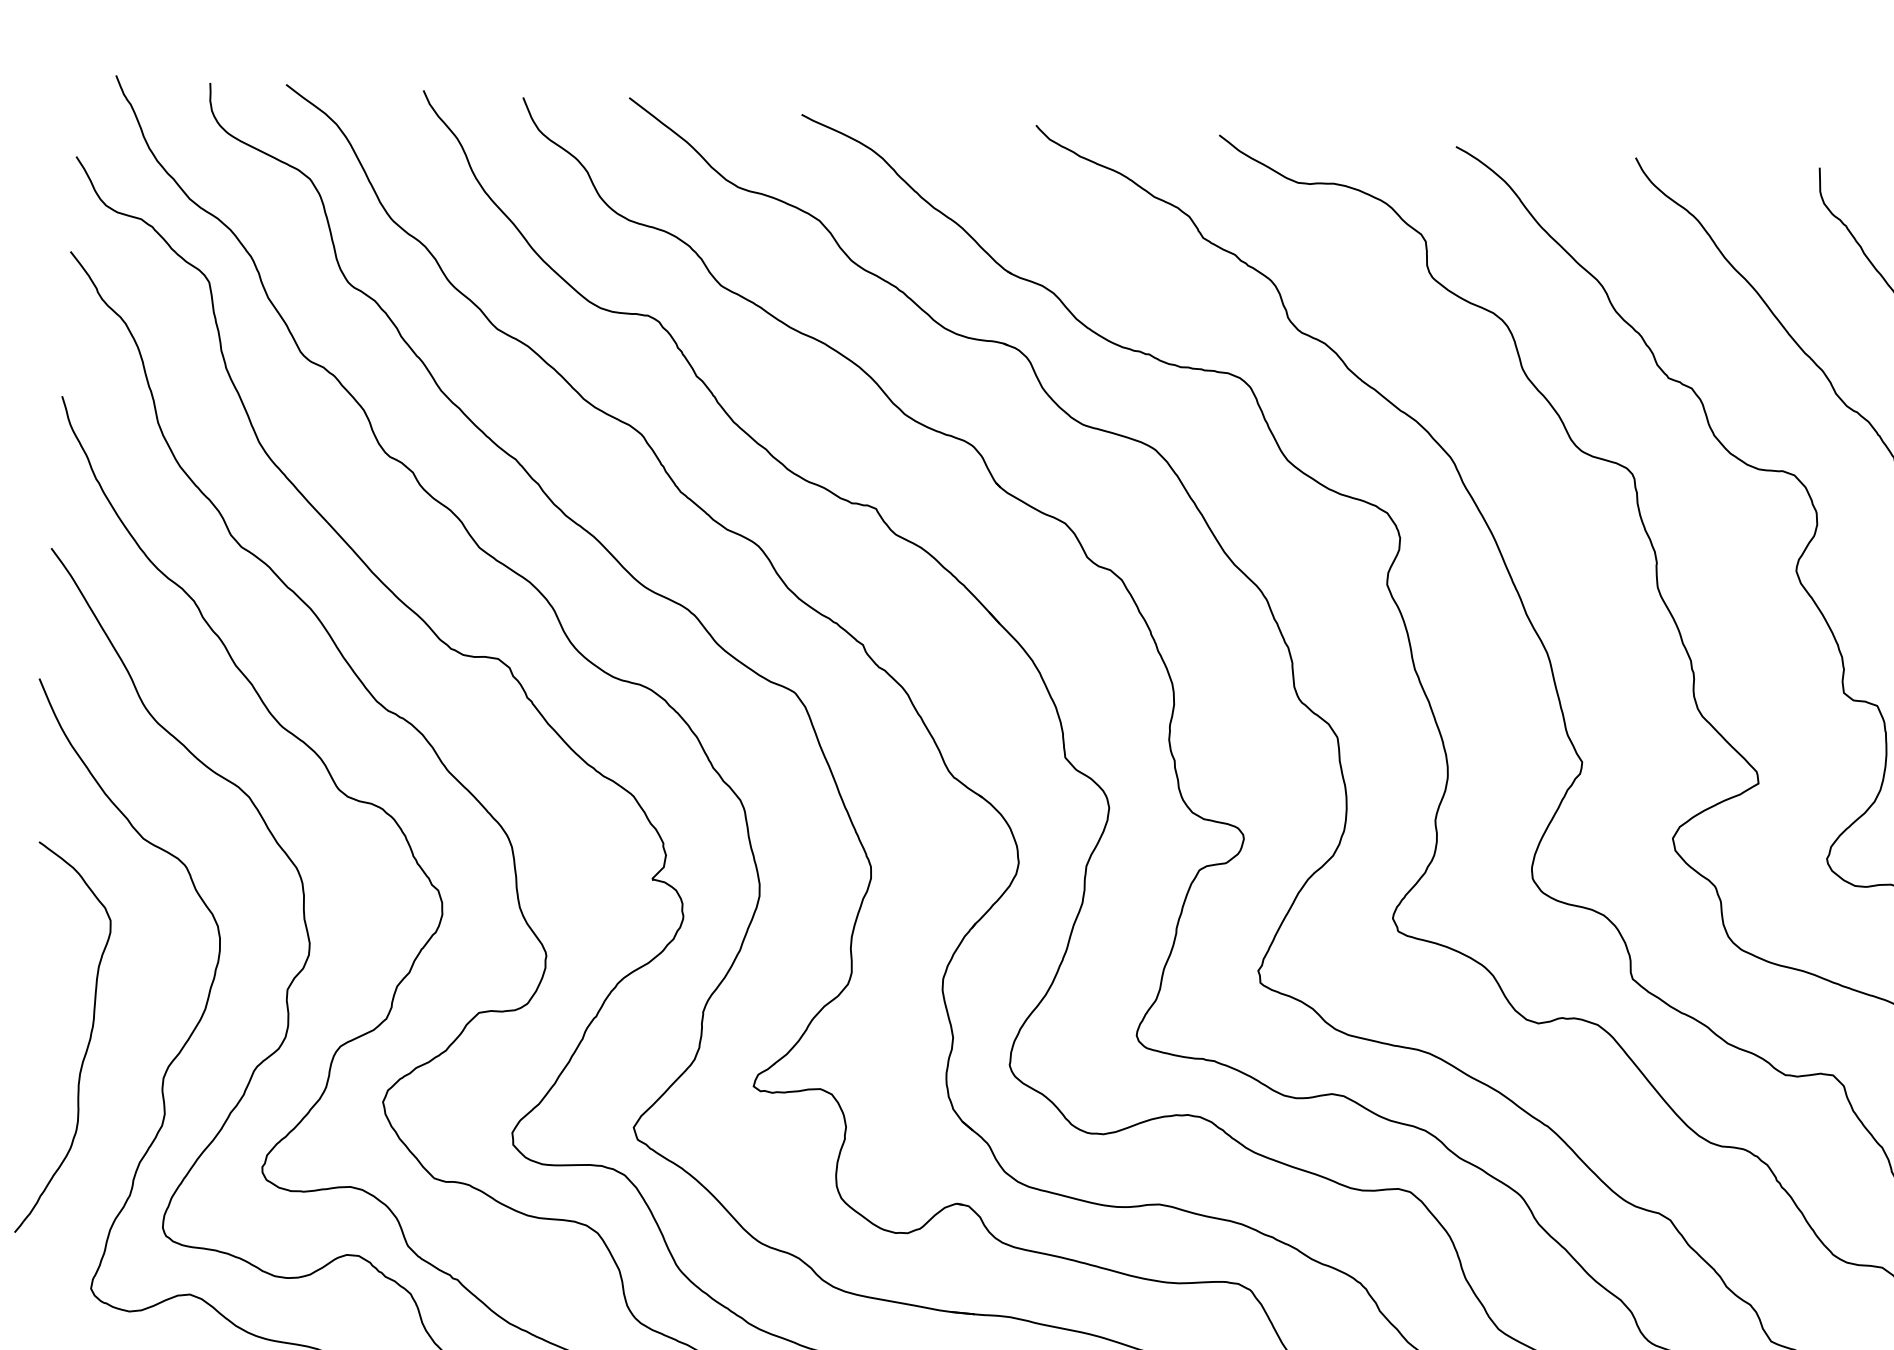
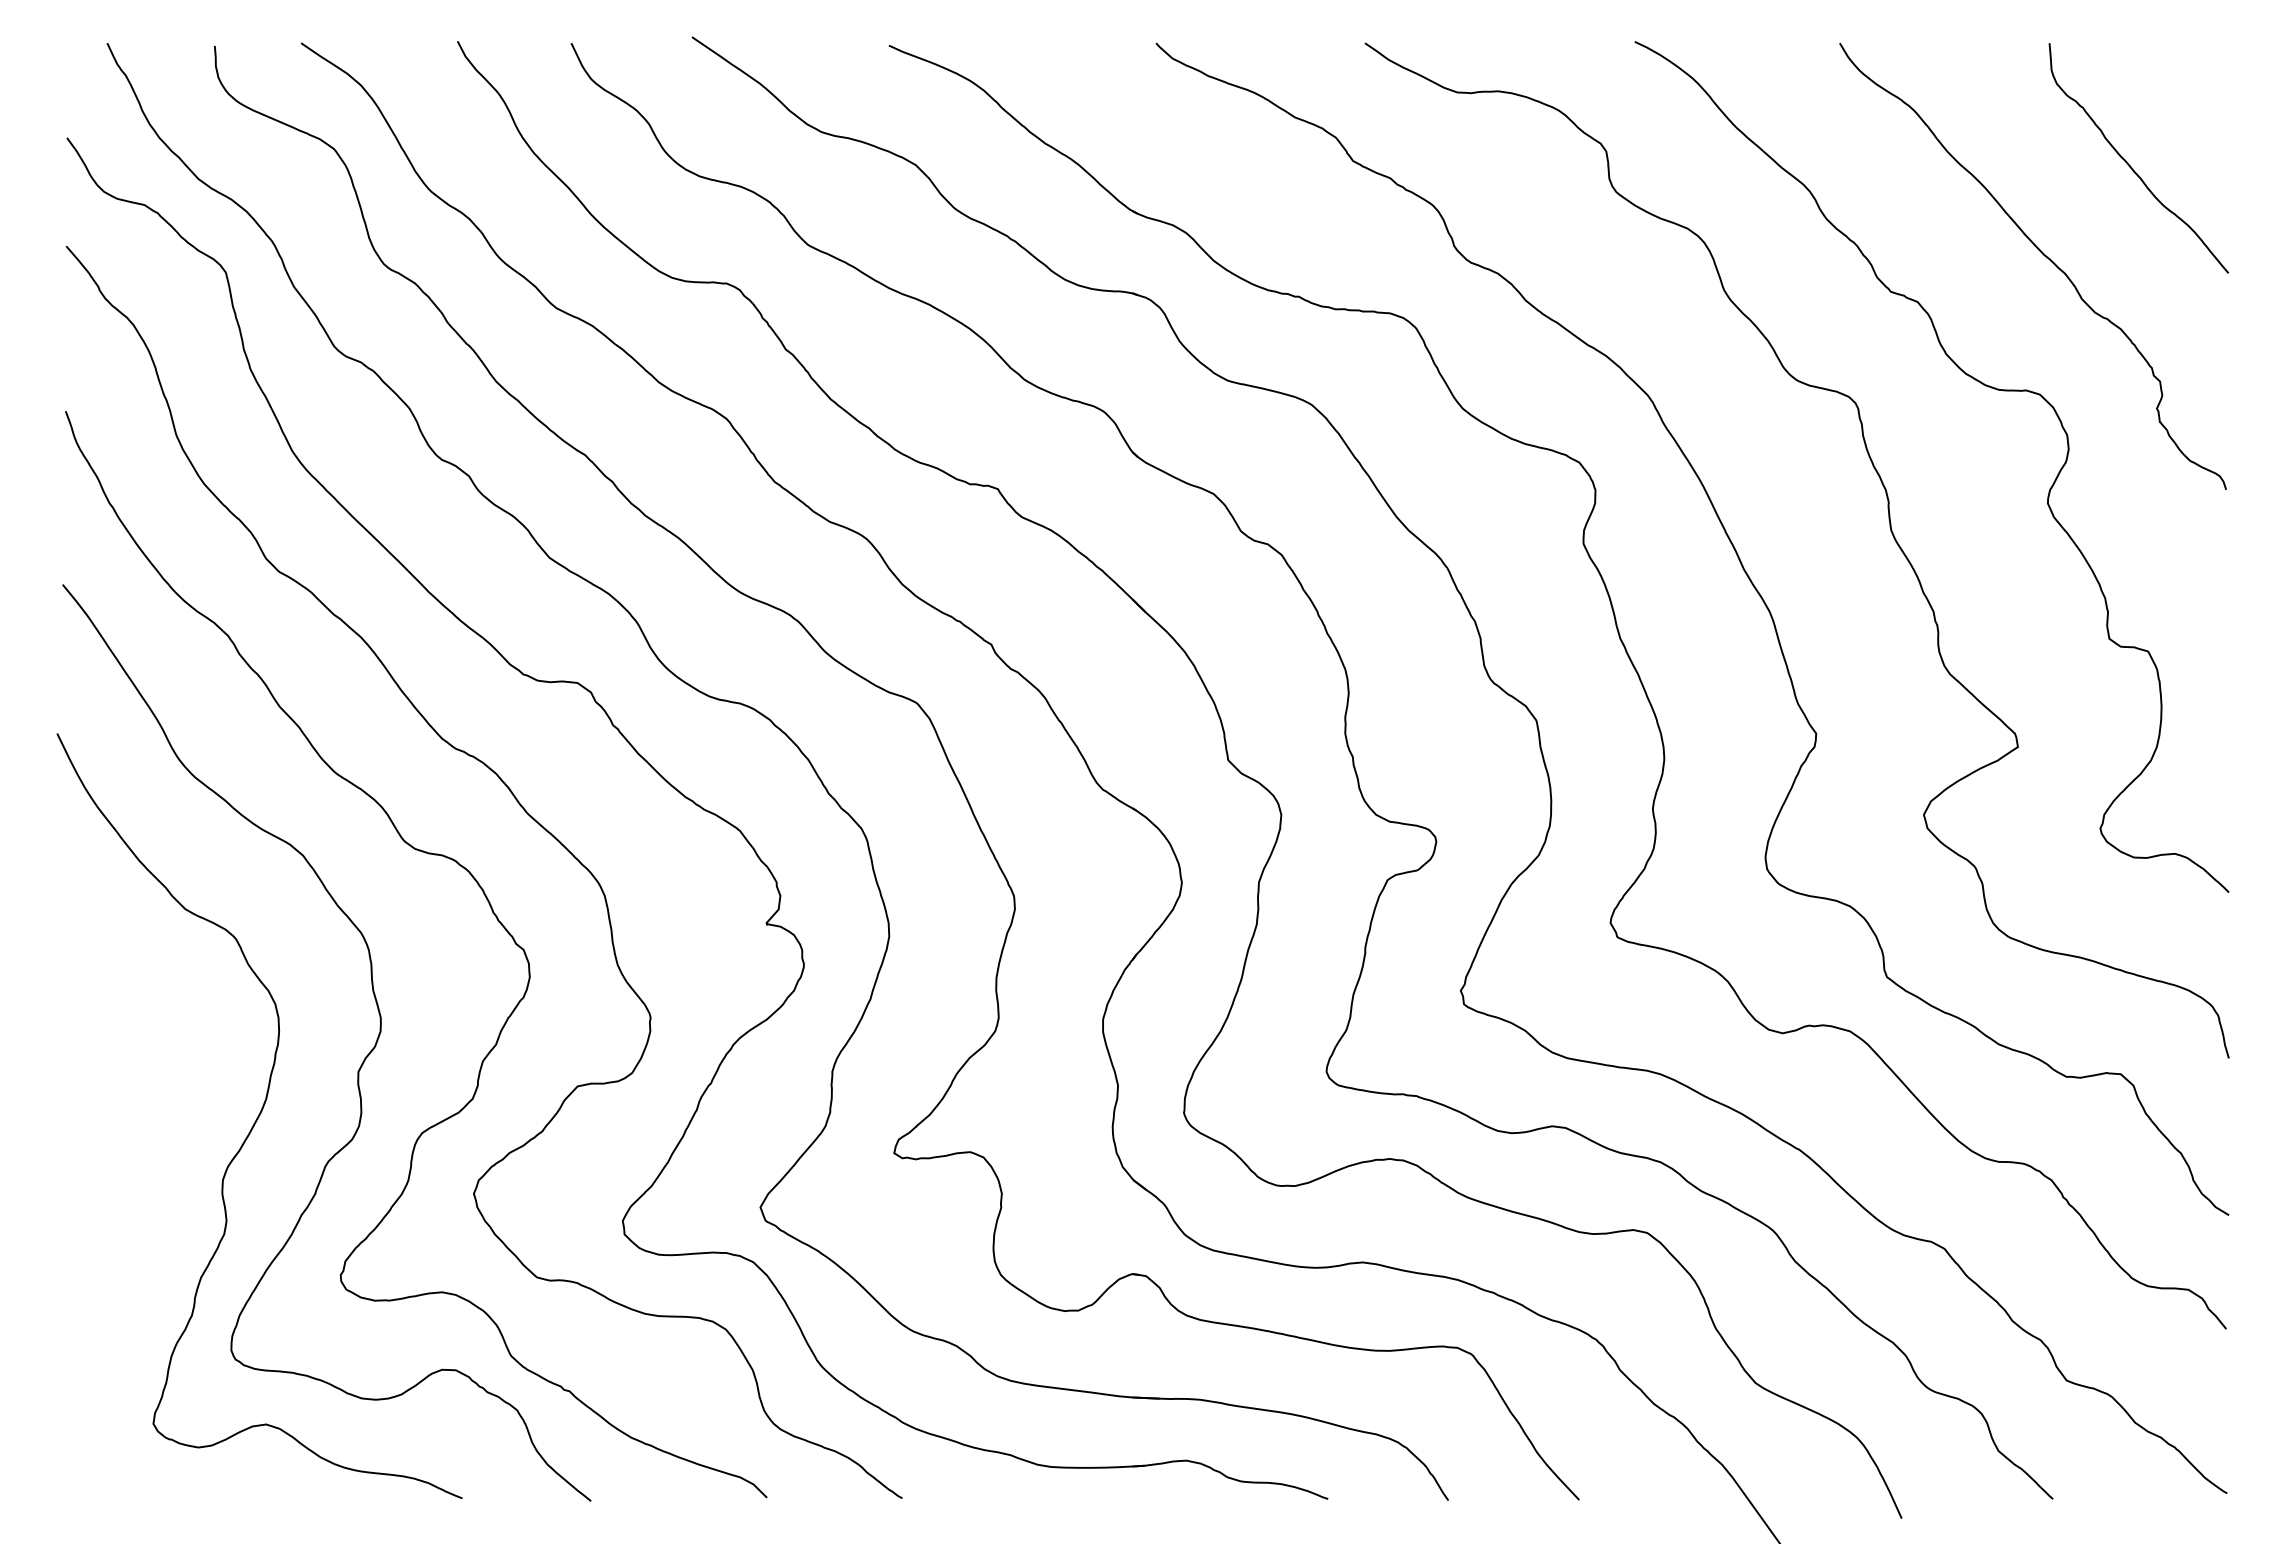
curve: (87, 1044) -> (134, 1146), removed

